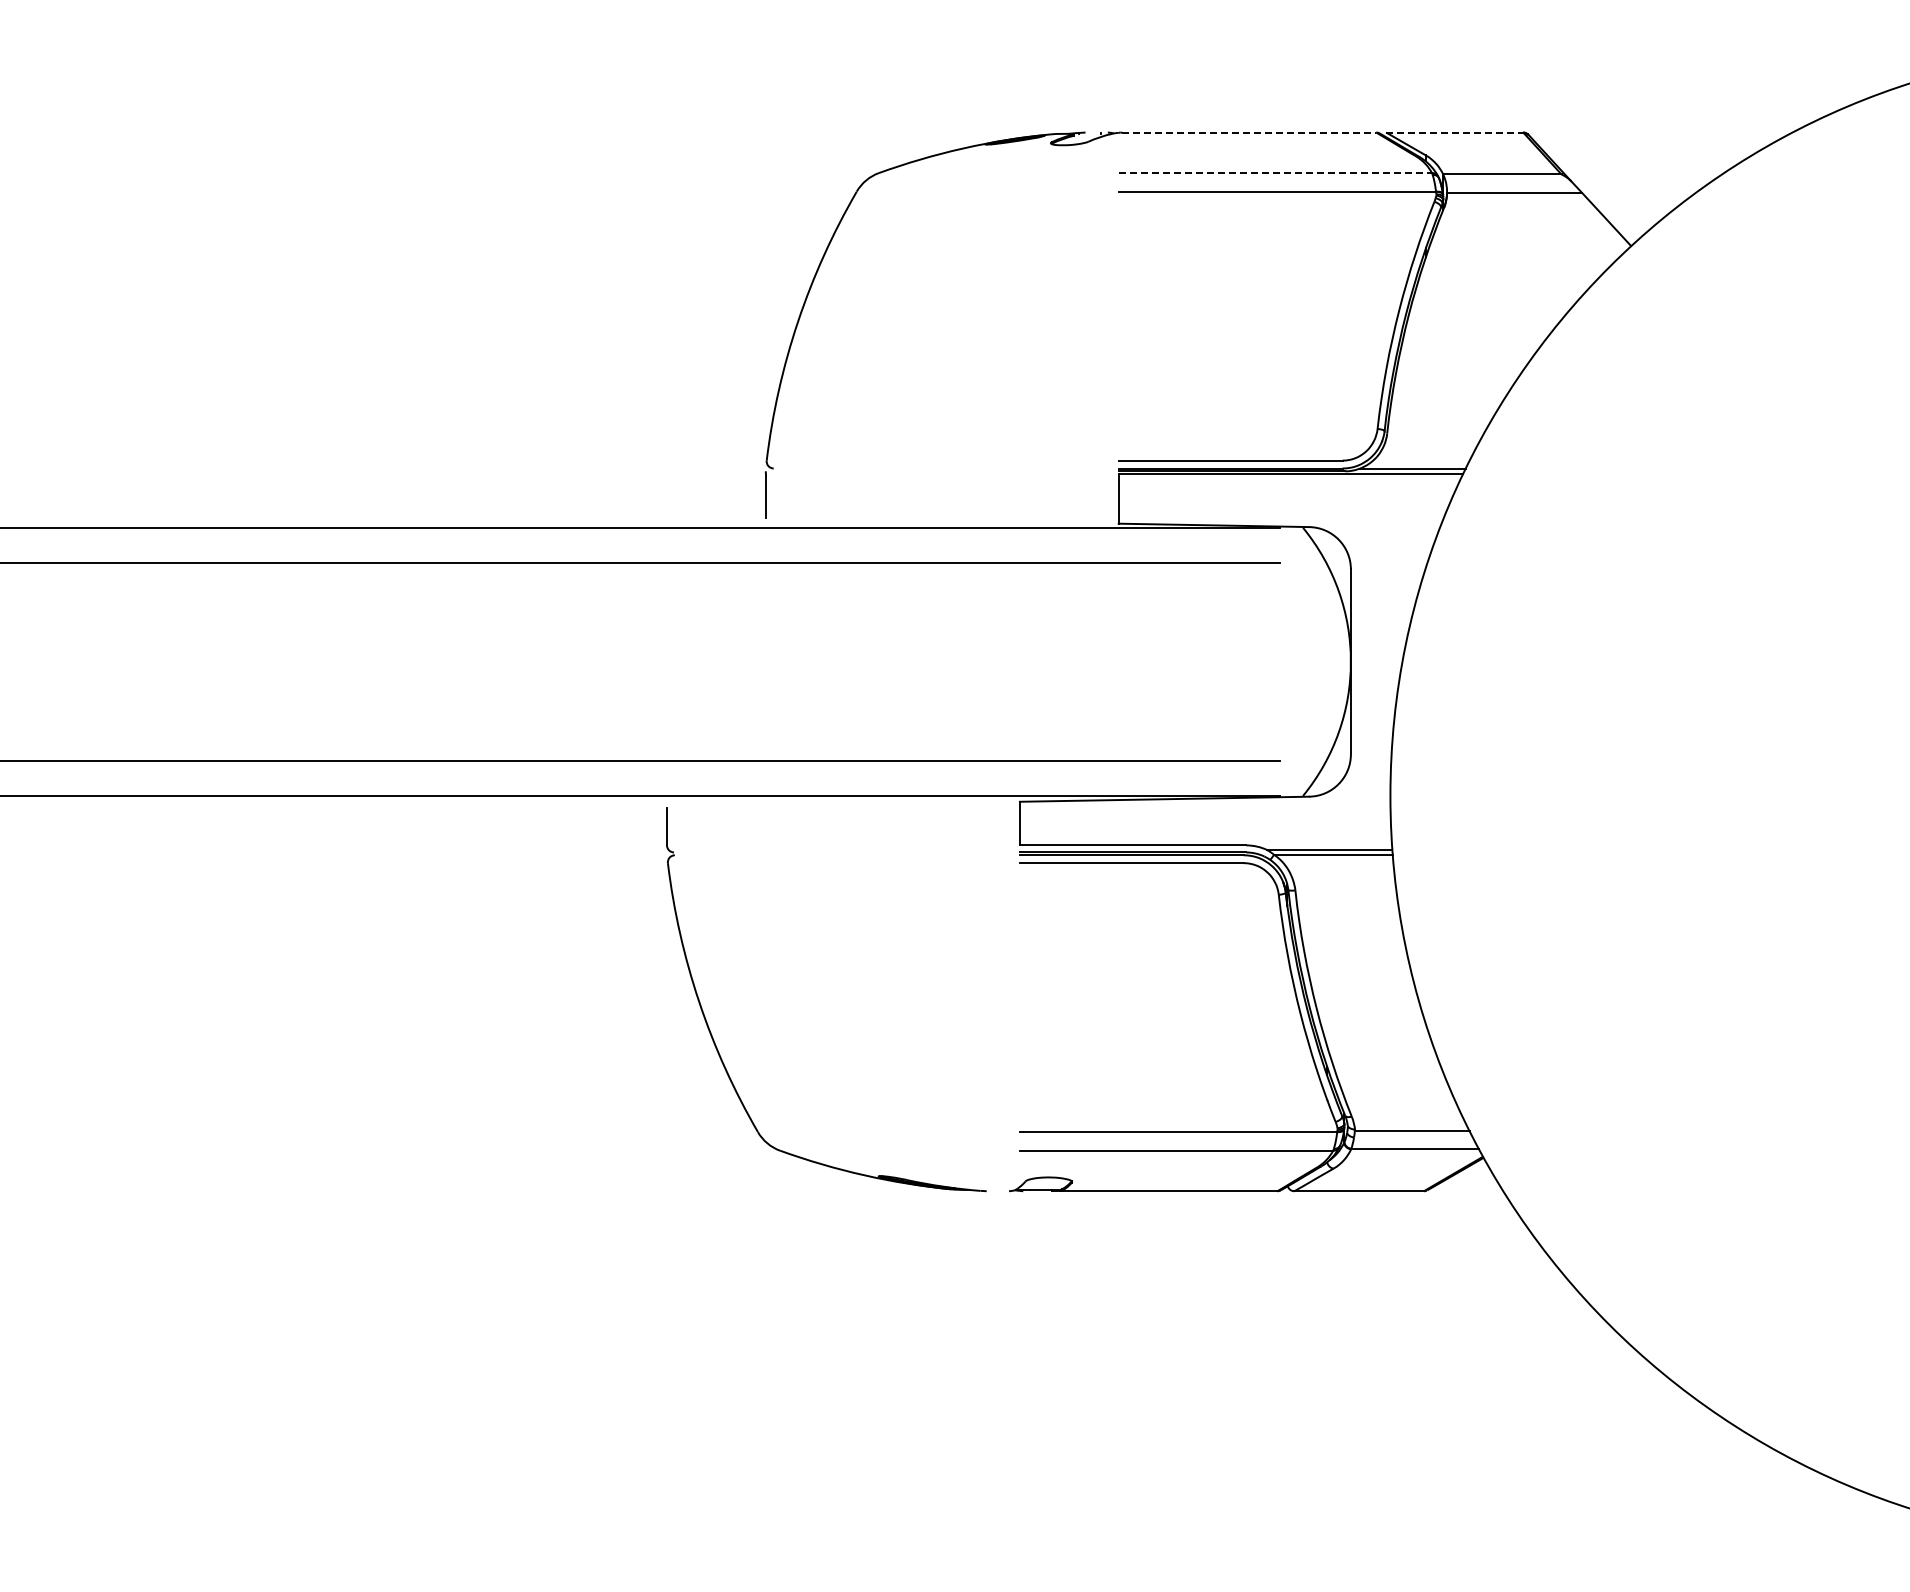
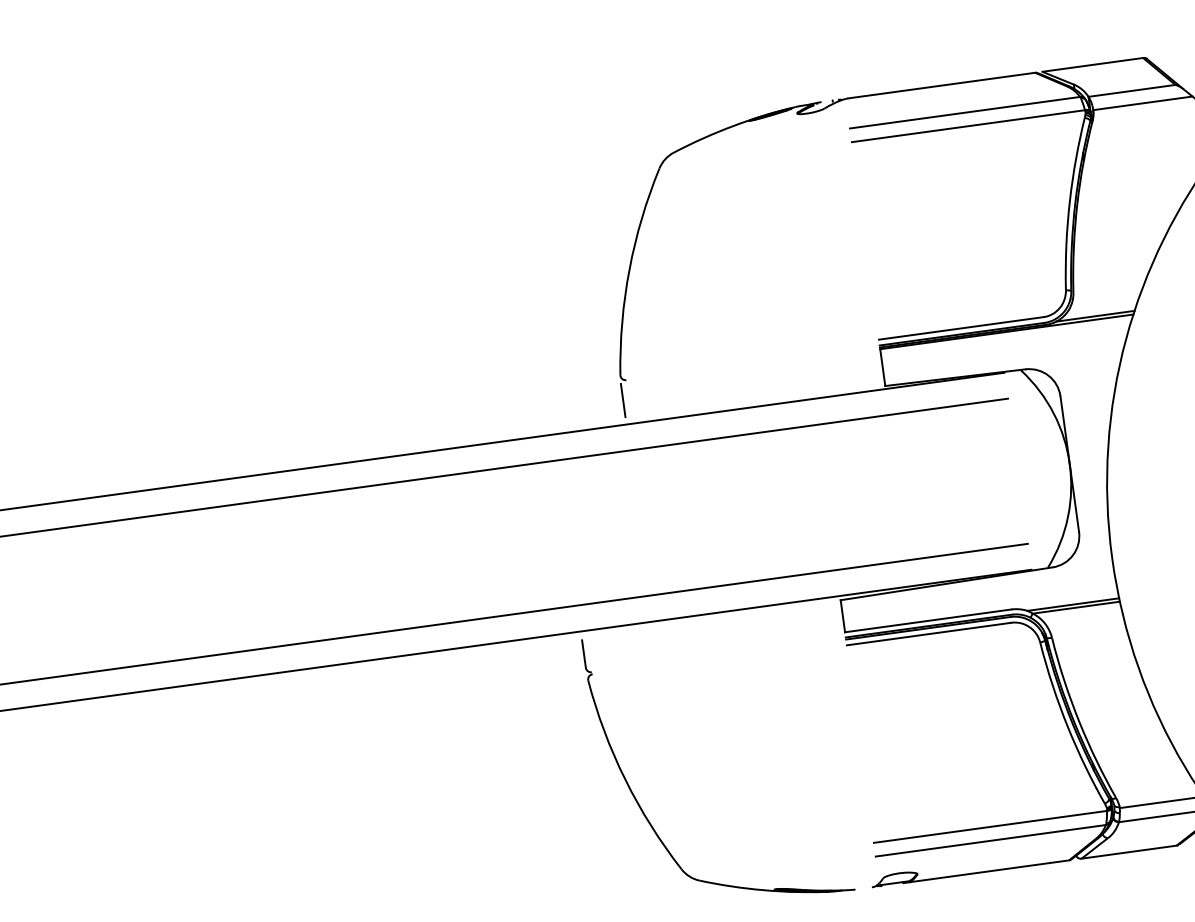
line: (1249, 132) -> (942, 85), dashed -> solid
line: (1454, 132) -> (1092, 64), dashed -> solid
line: (1275, 173) -> (965, 113), dashed -> solid

